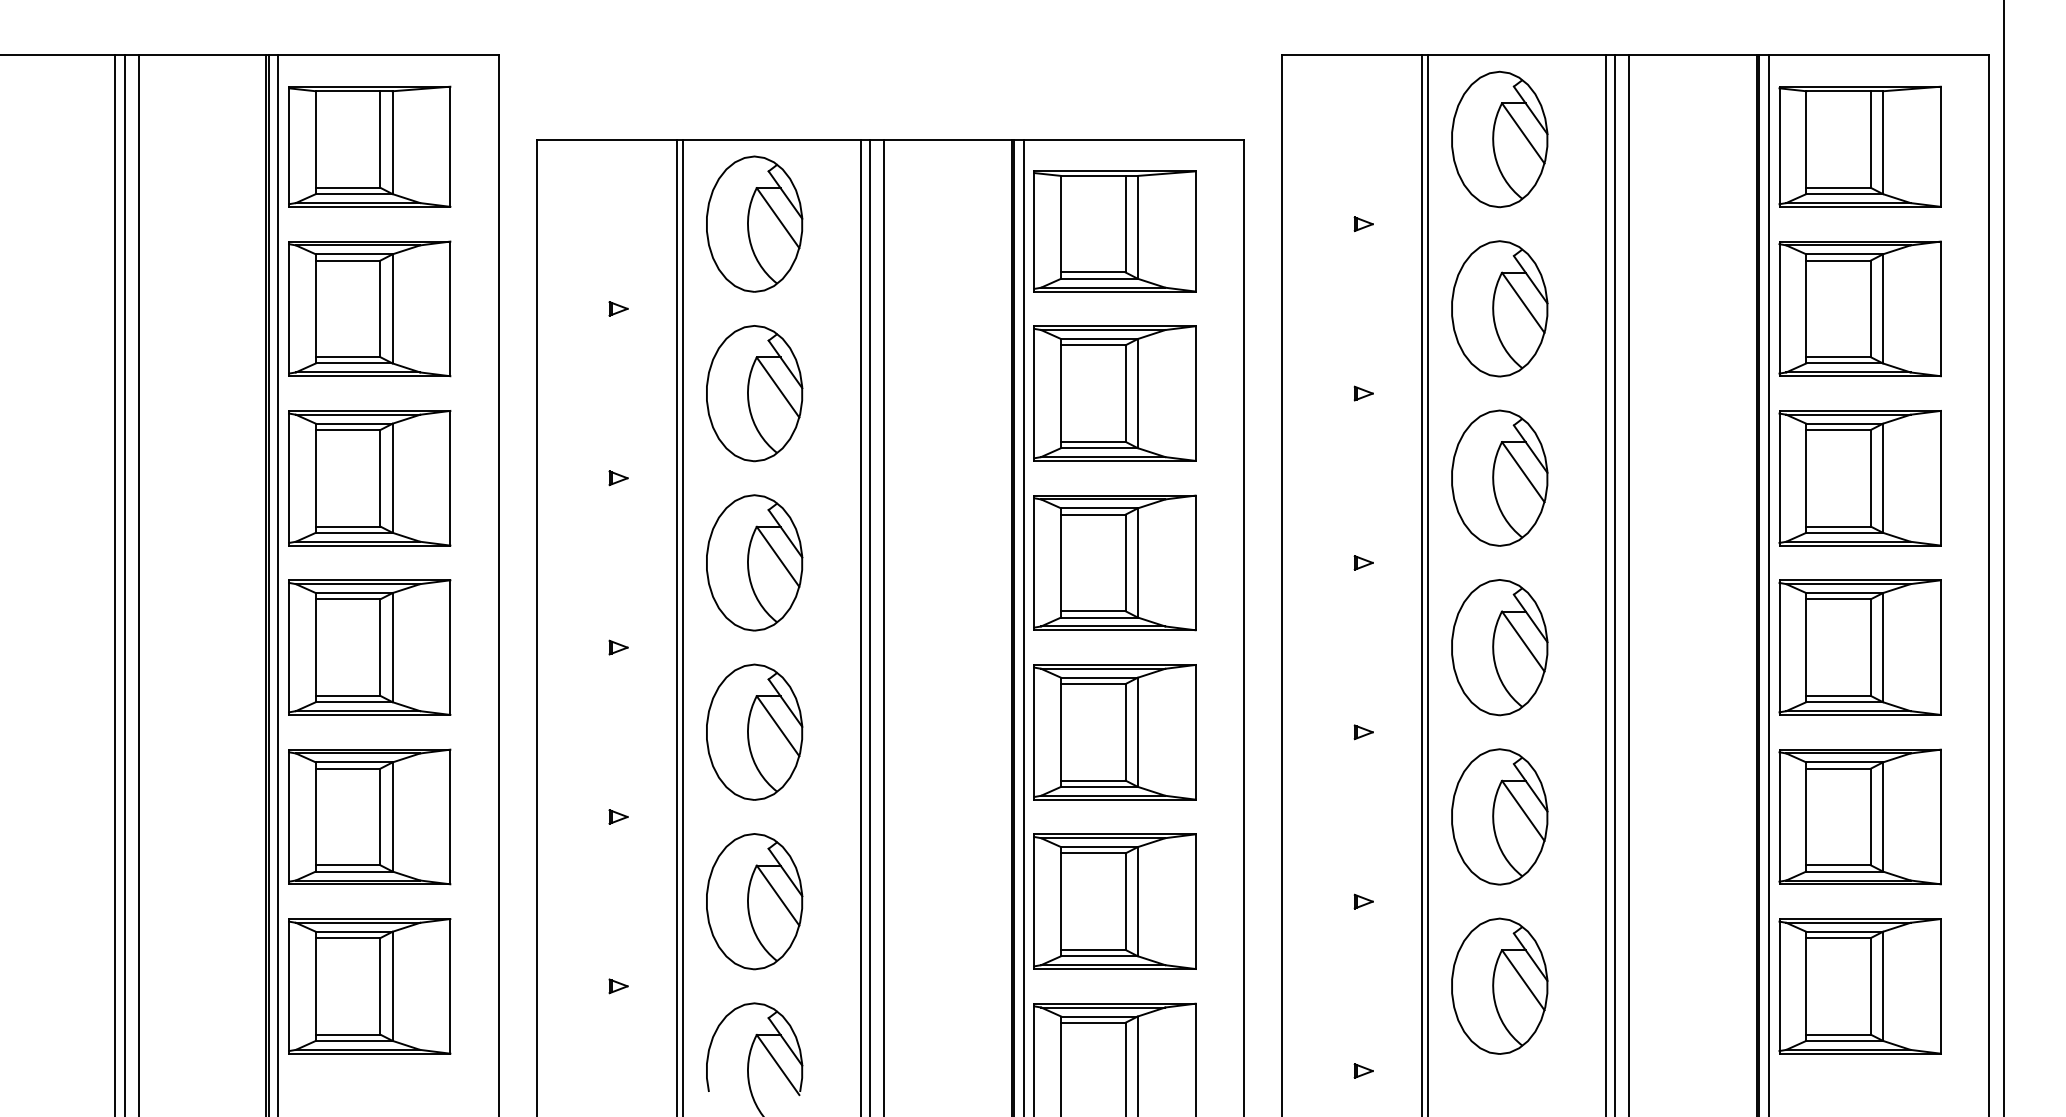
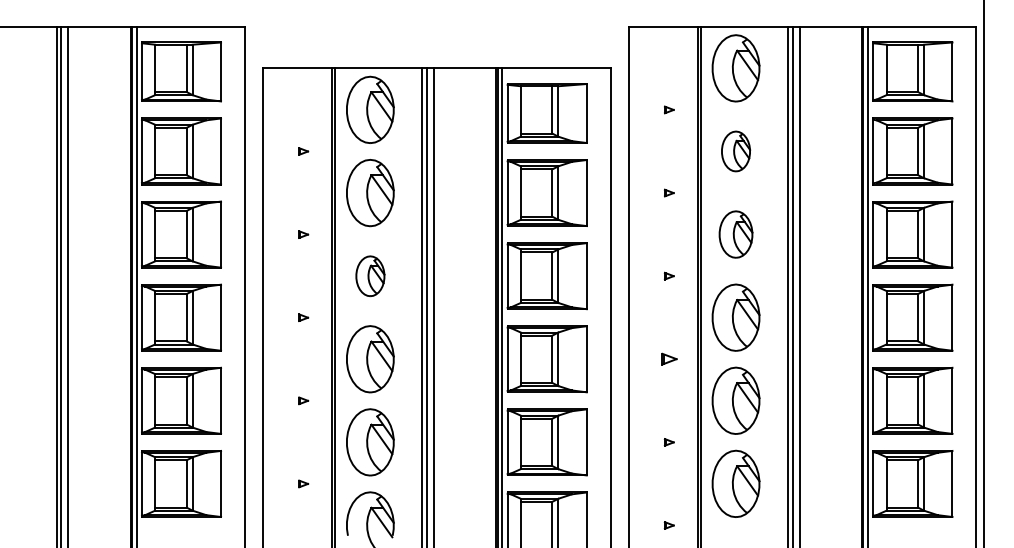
part: (1498, 308) -> (735, 151), size x0.6
part: (1498, 478) -> (735, 234), size x0.7
part: (754, 563) -> (370, 276), size x0.6
part: (1362, 732) -> (668, 359), size x1.6

